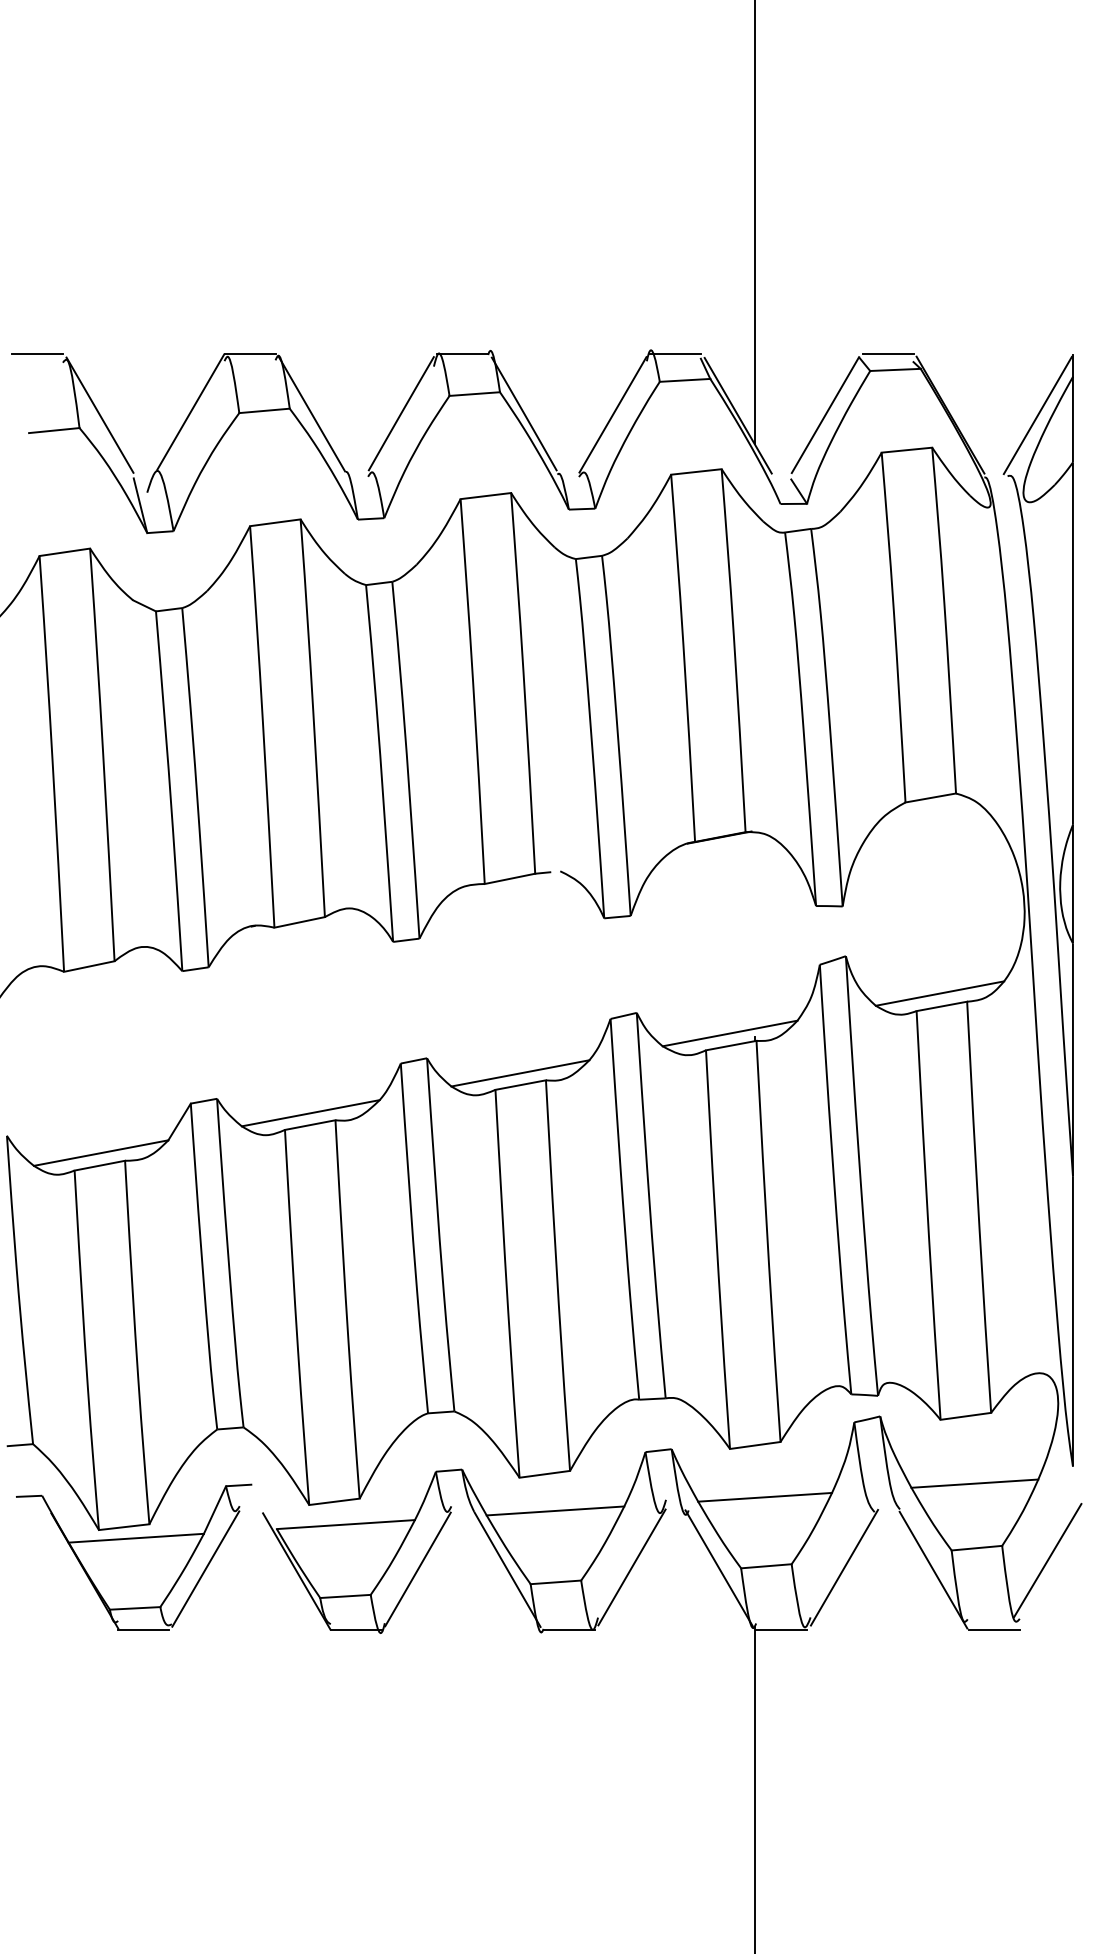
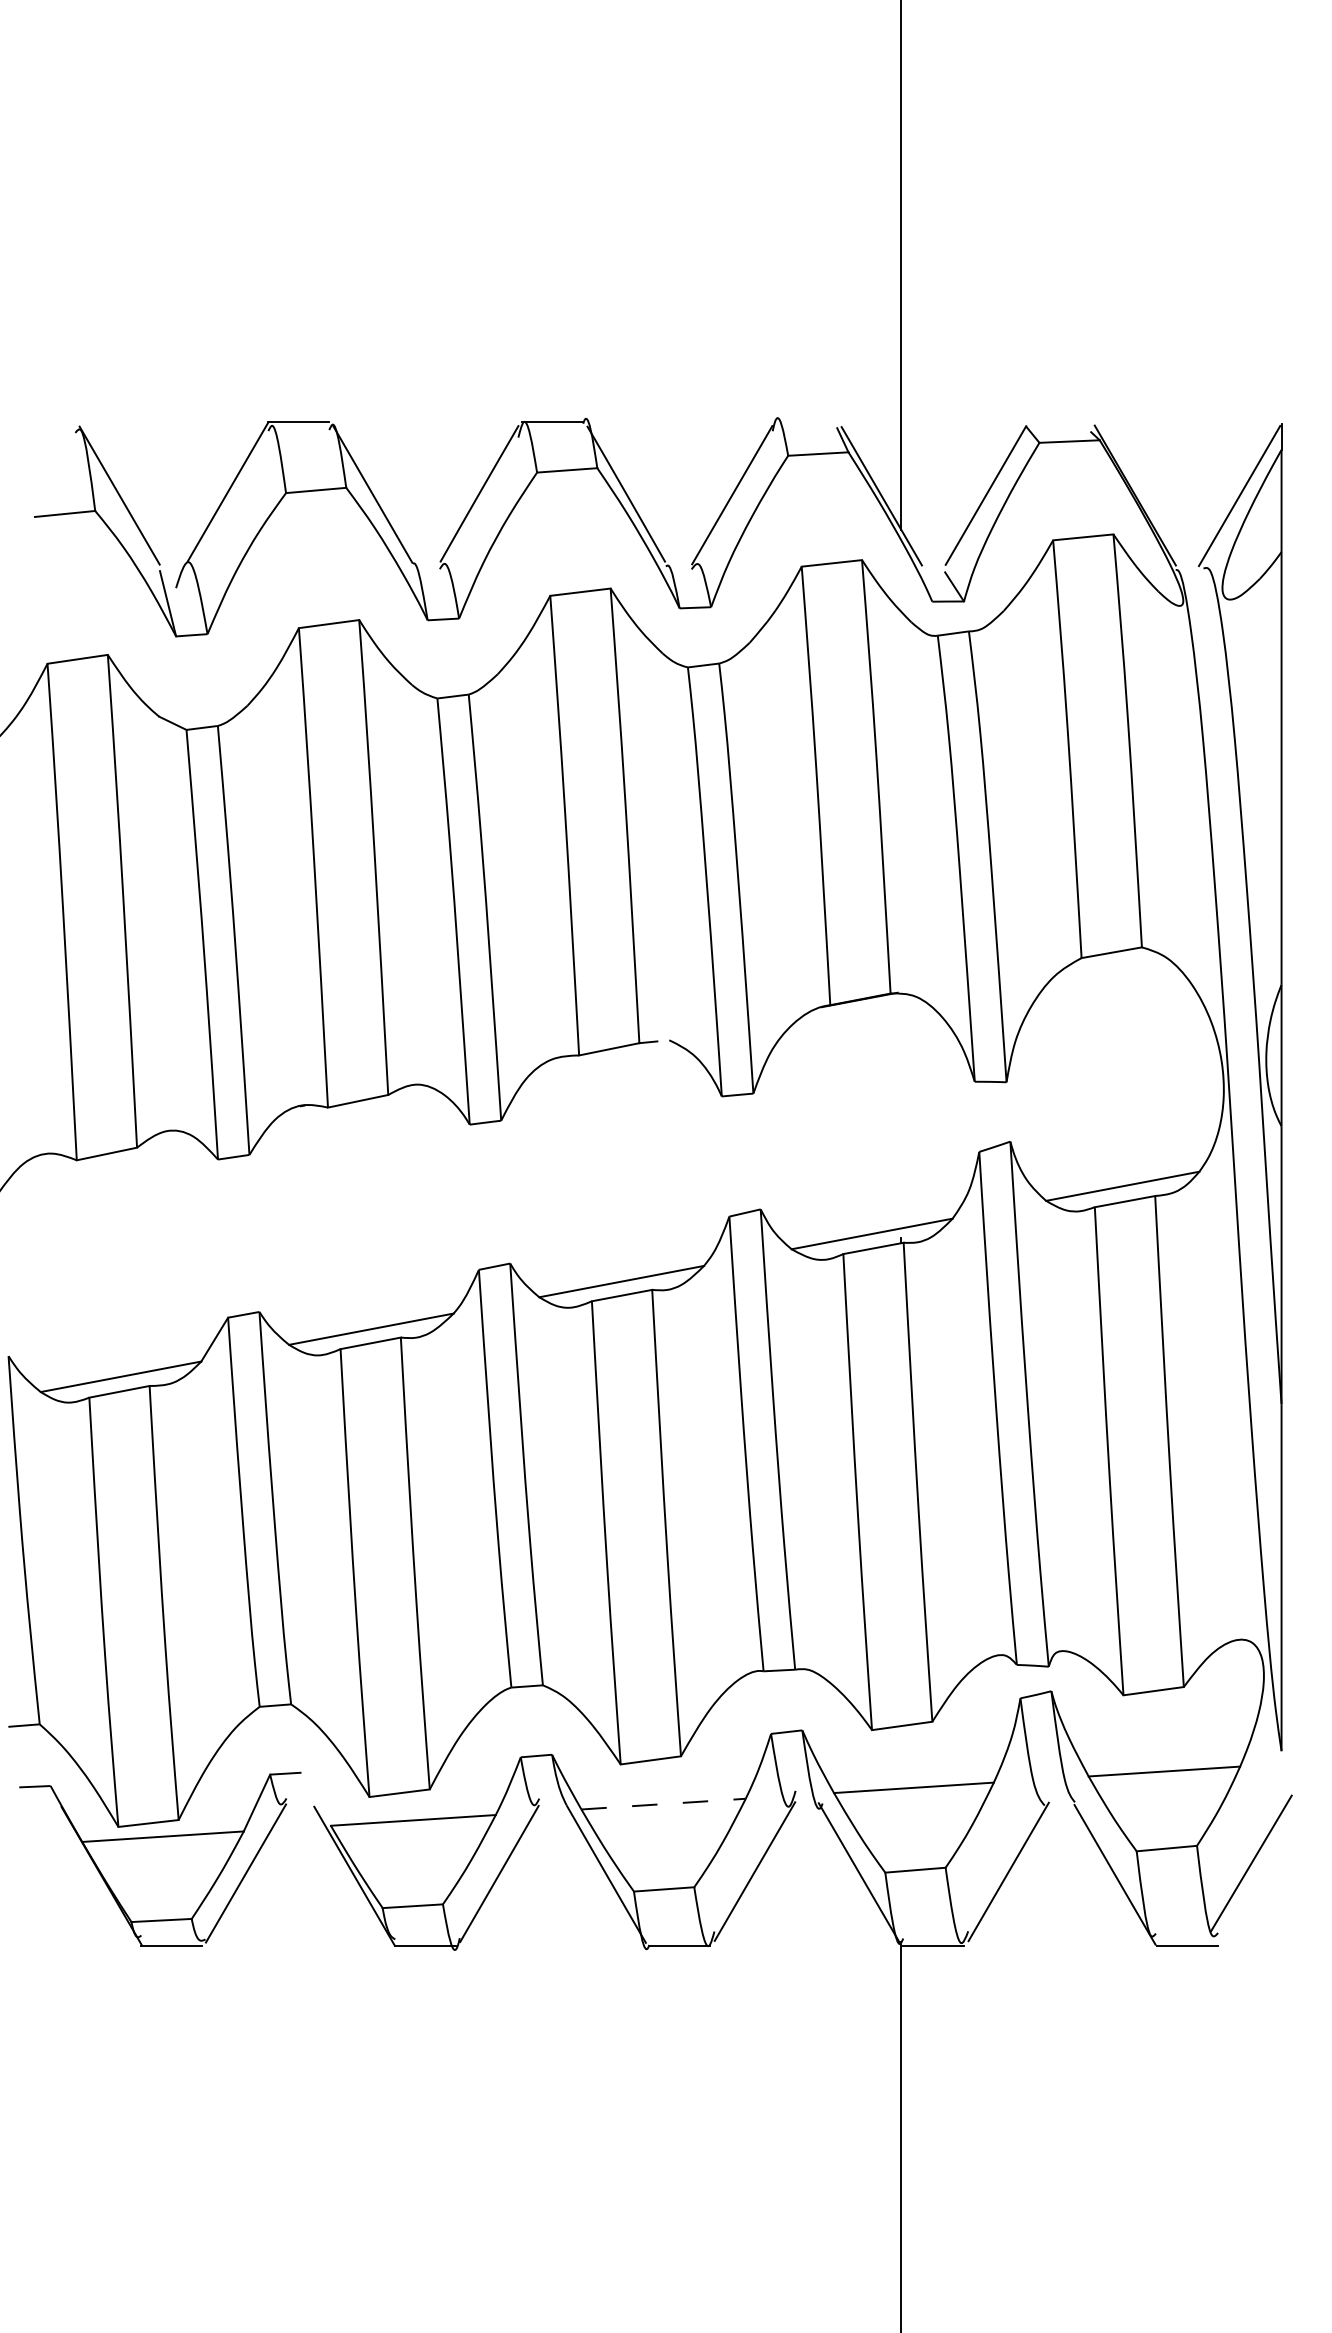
line: (37, 353) -> (44, 422), removed
line: (675, 353) -> (806, 422), removed
line: (887, 353) -> (1060, 422), removed
line: (556, 1511) -> (664, 1804), solid -> dashed

